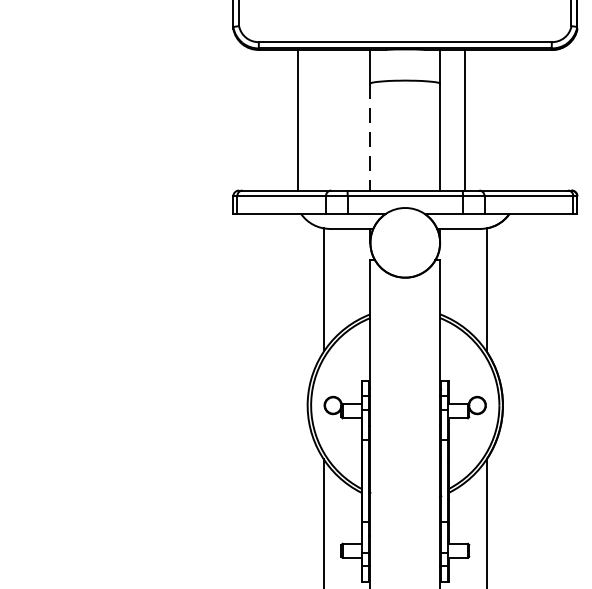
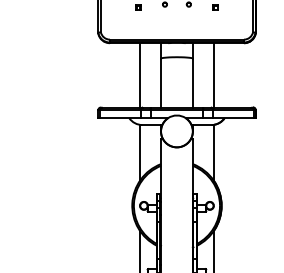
line: (297, 120) -> (139, 75), moved
line: (465, 120) -> (214, 75), moved
line: (371, 138) -> (161, 83), dashed -> solid

